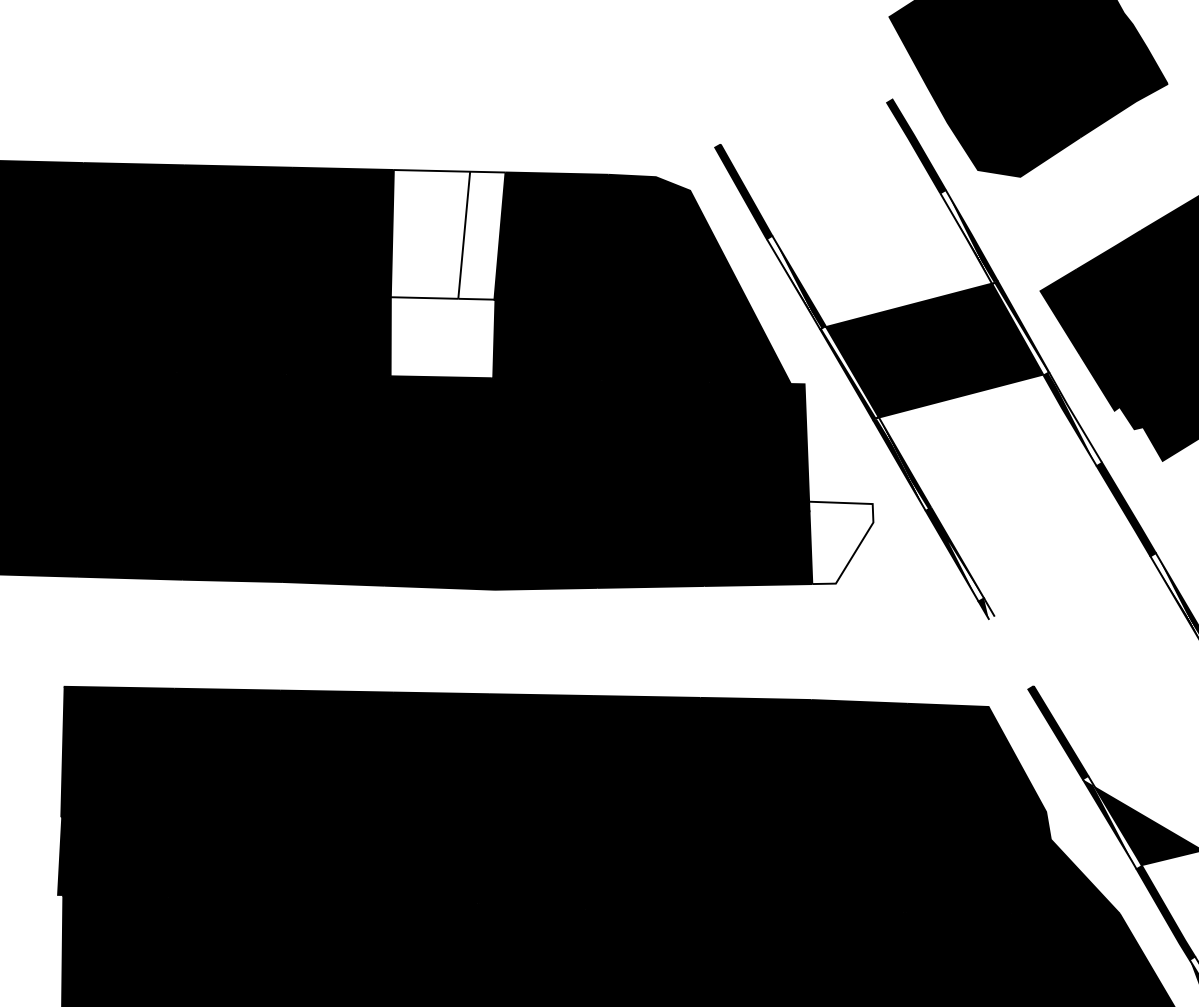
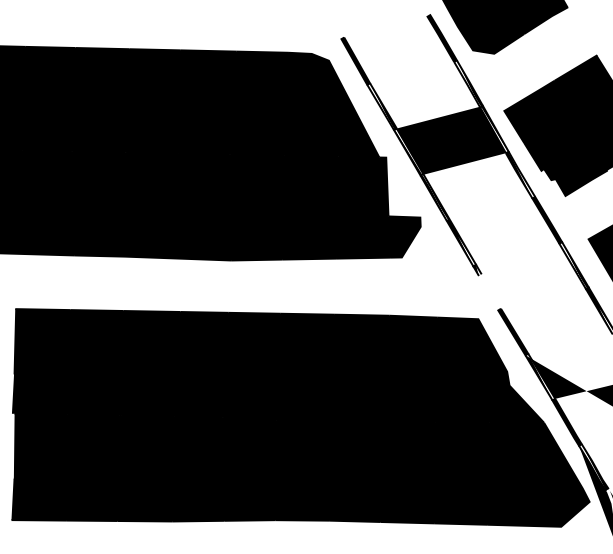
fill: (447, 274) -> (207, 102), added
fill: (841, 541) -> (404, 236), added

